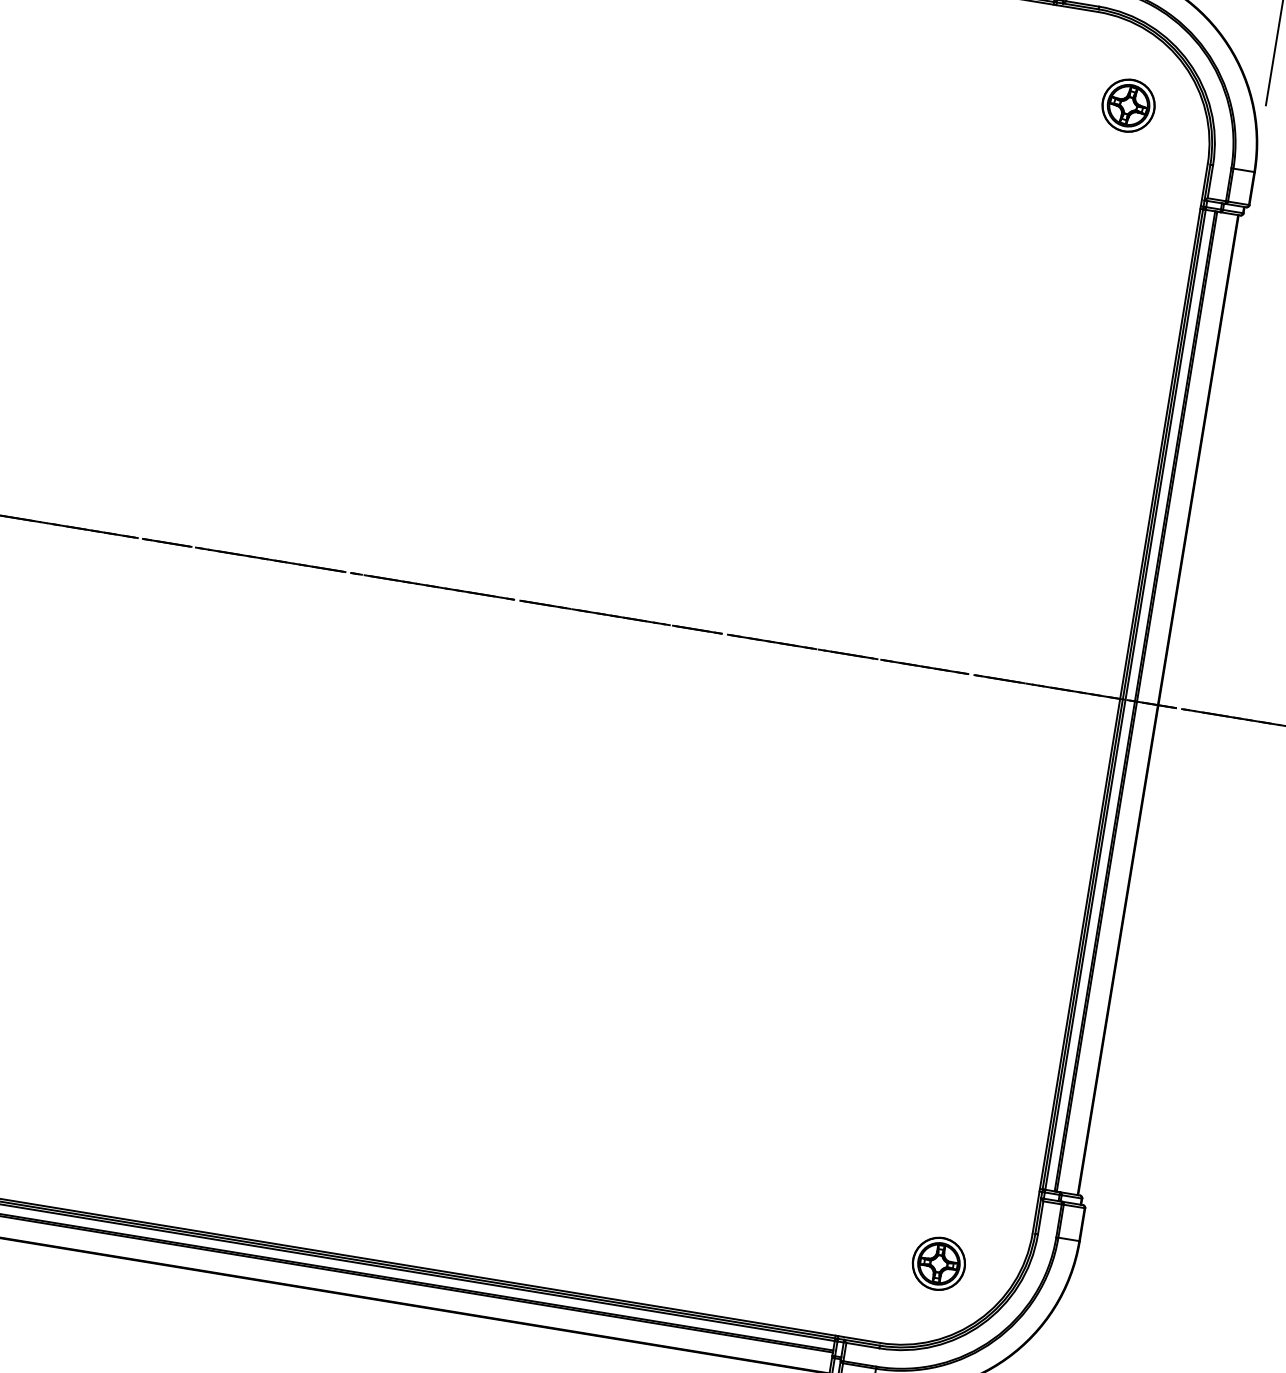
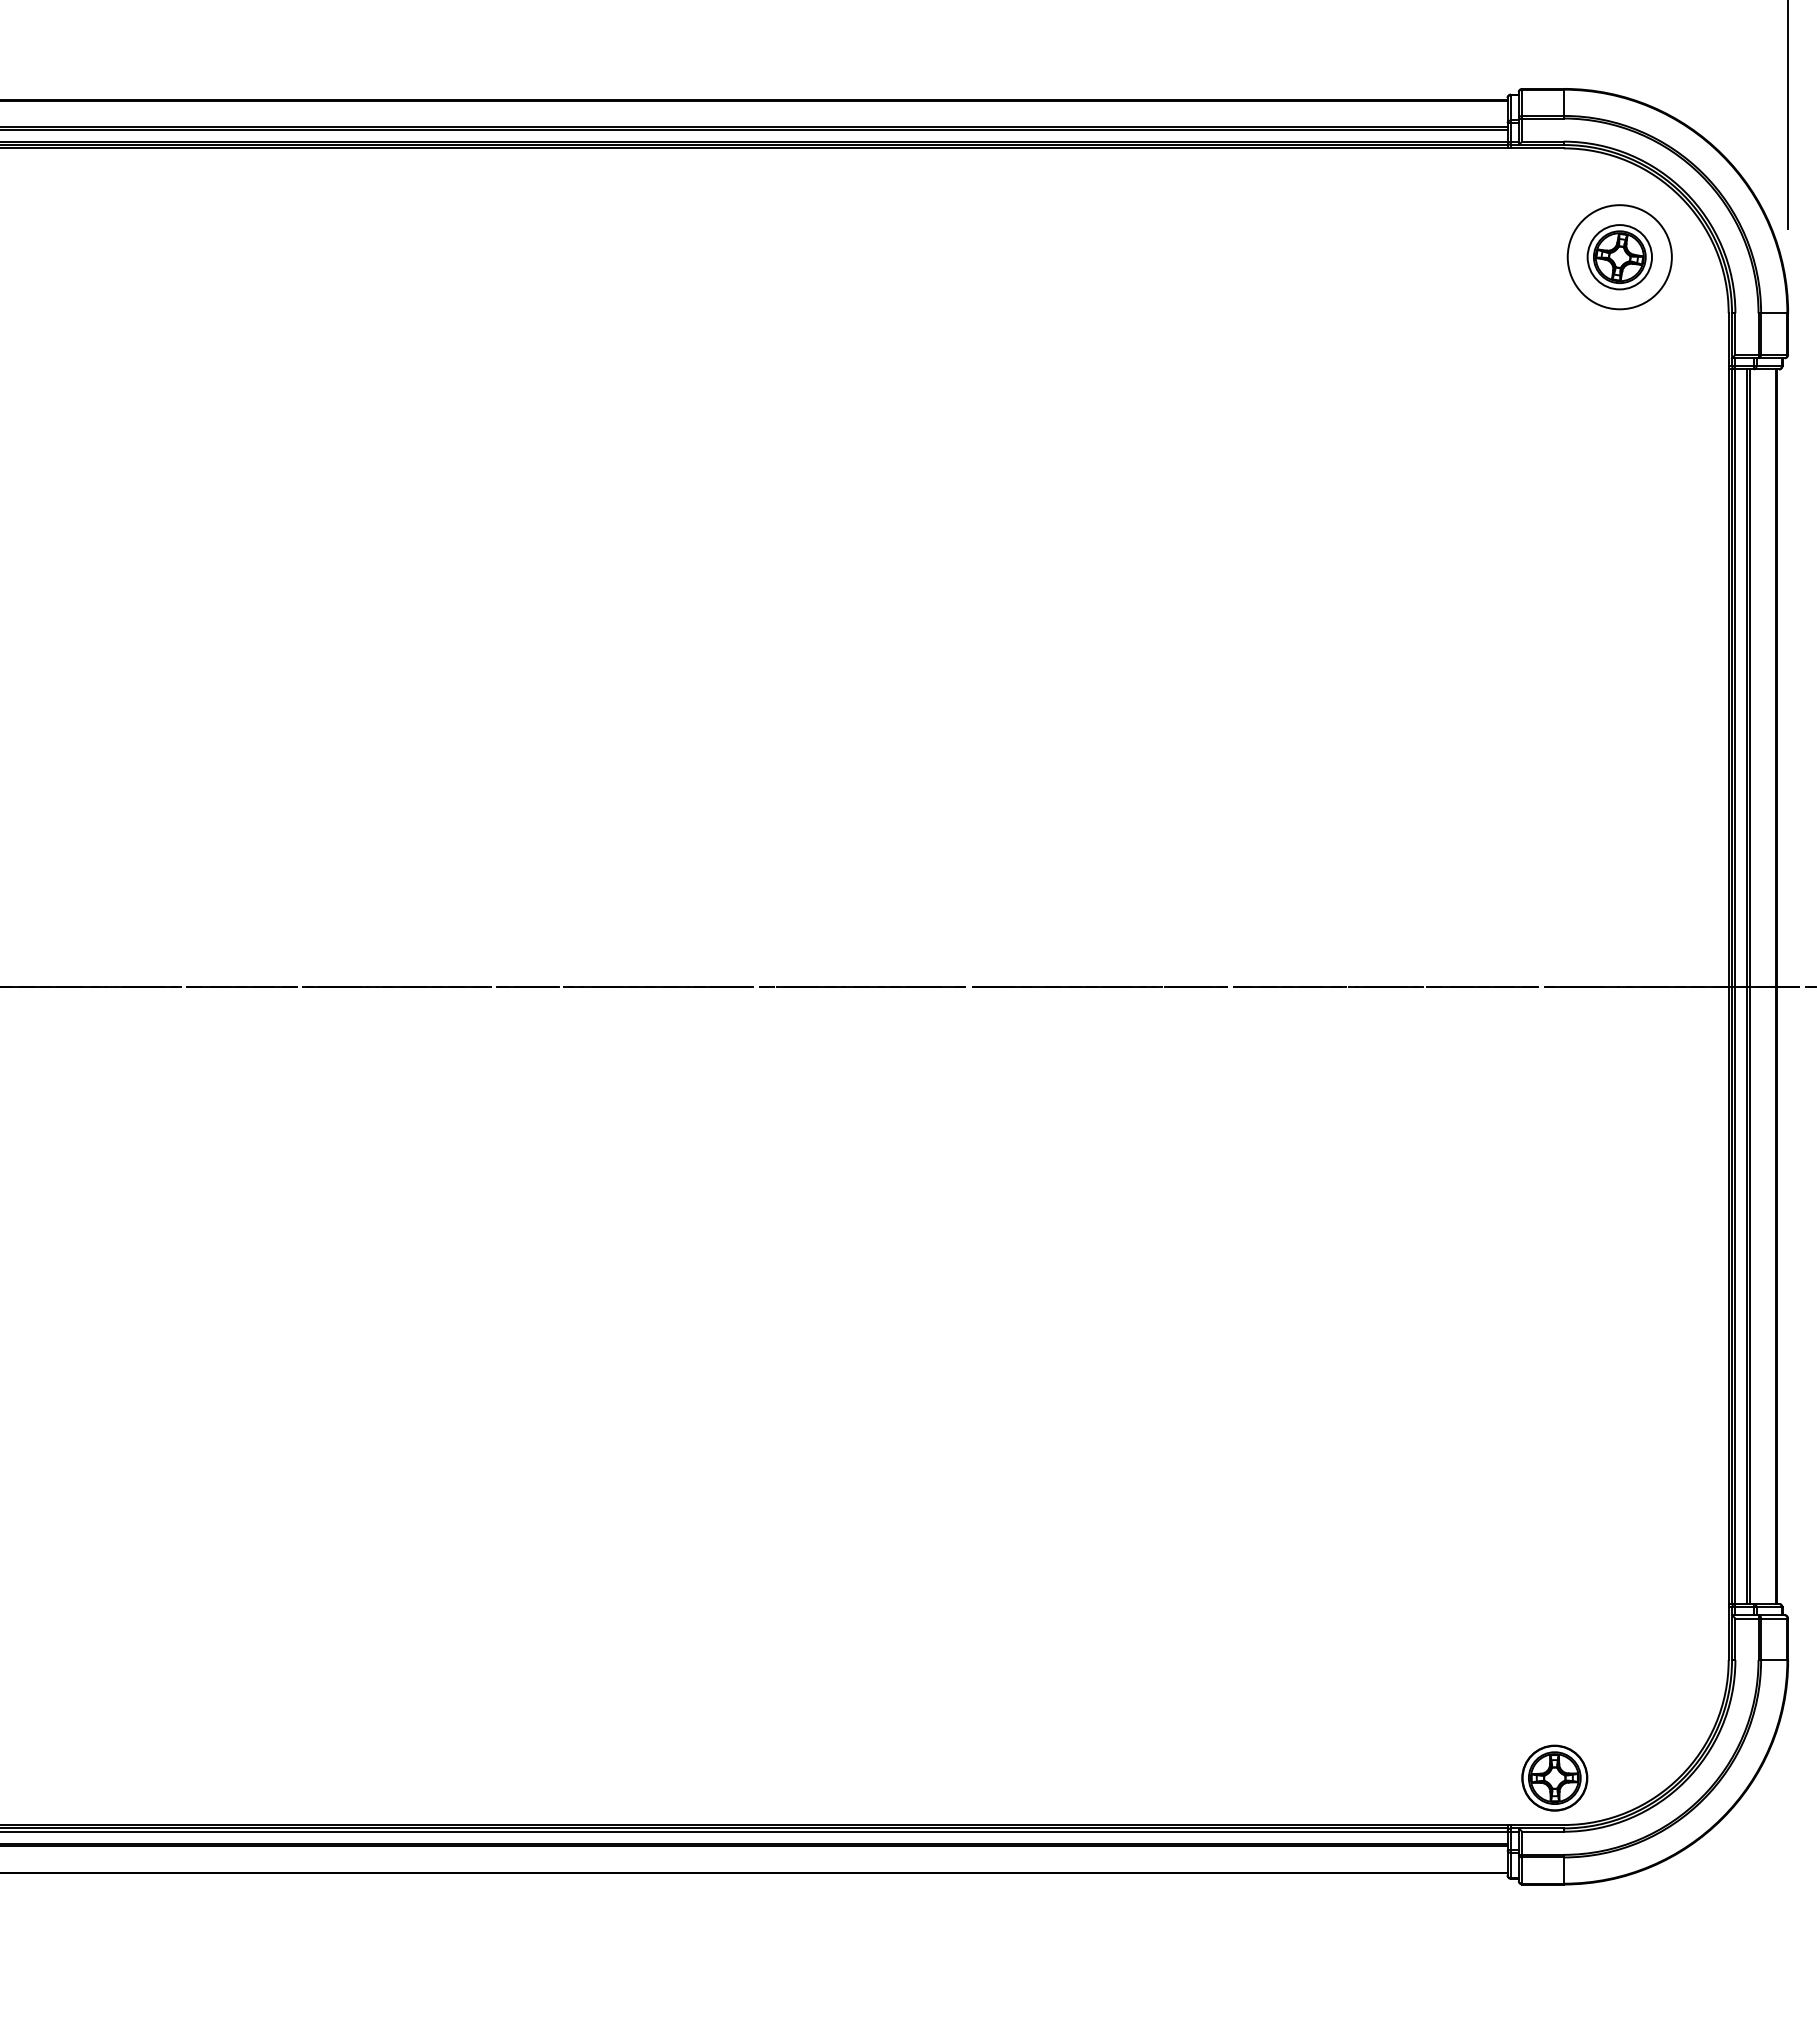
circle: (1128, 105) -> (1619, 256), size x1.6
part: (938, 1263) -> (1554, 1777), moved

